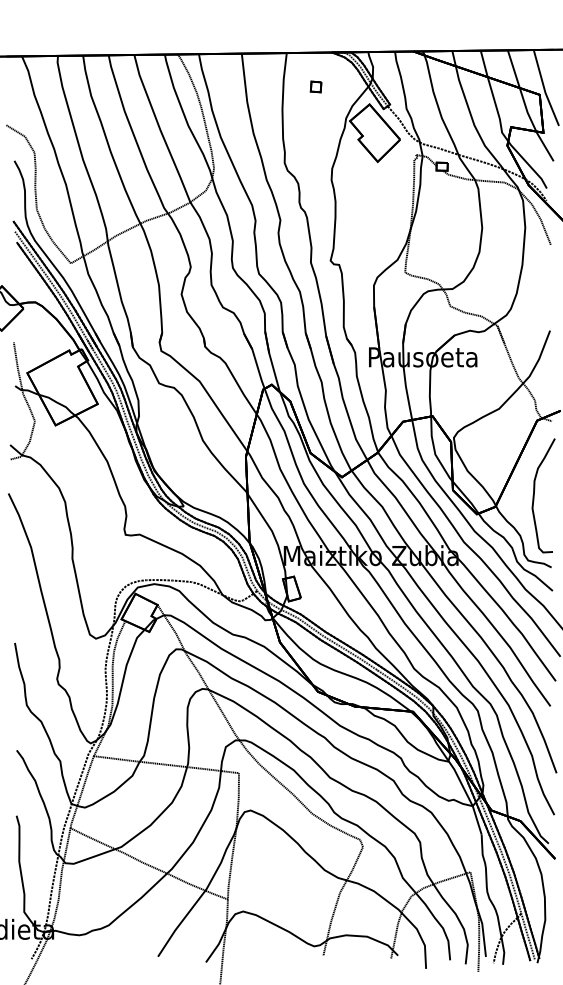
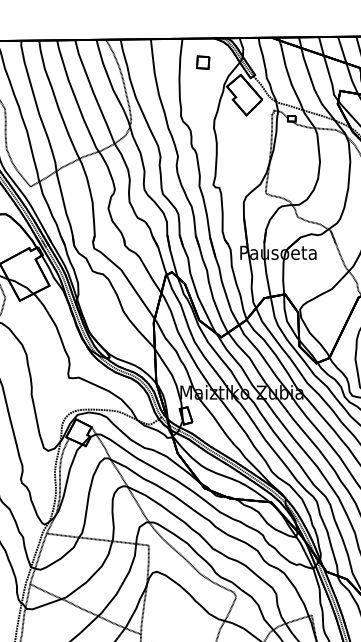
part: (315, 86) -> (202, 62), size x1.67

